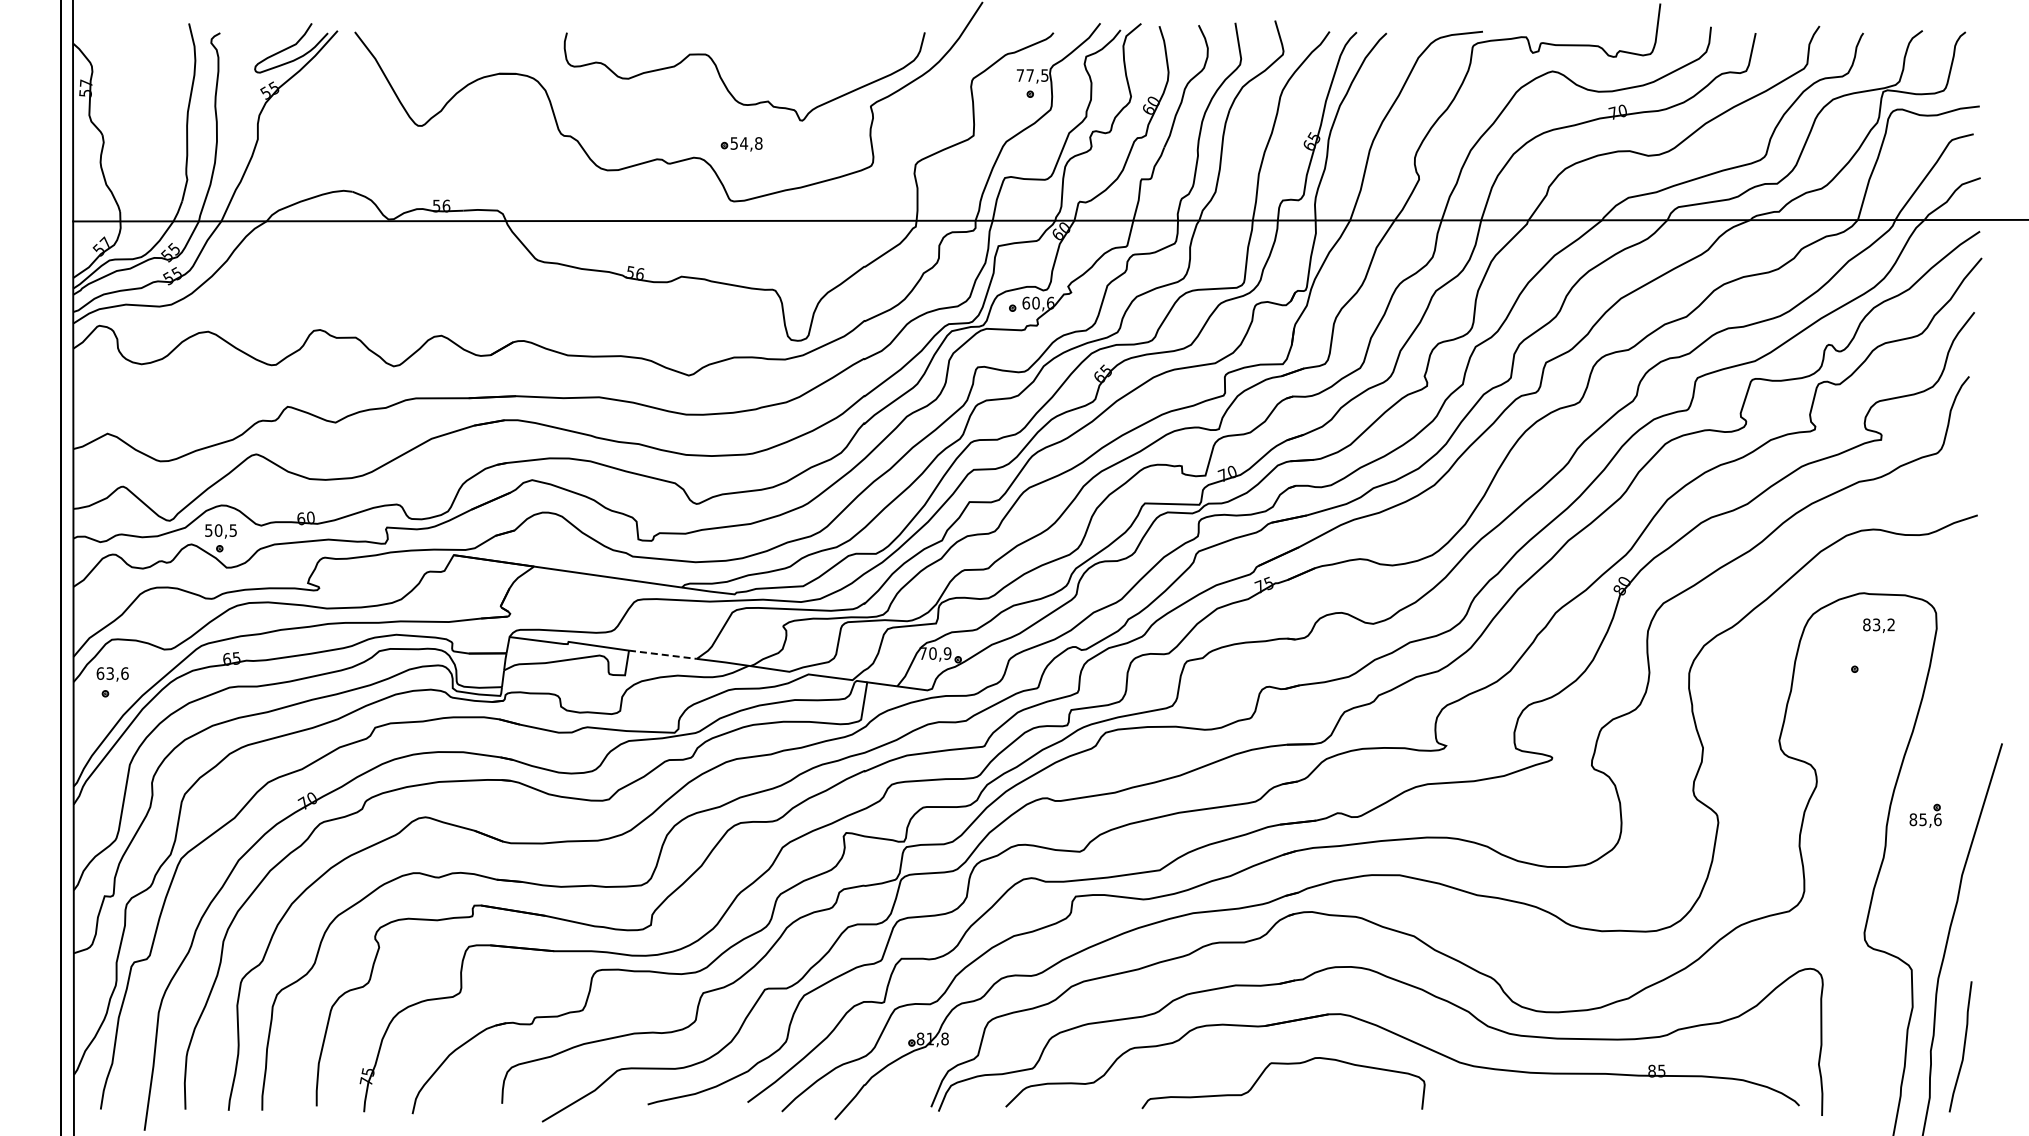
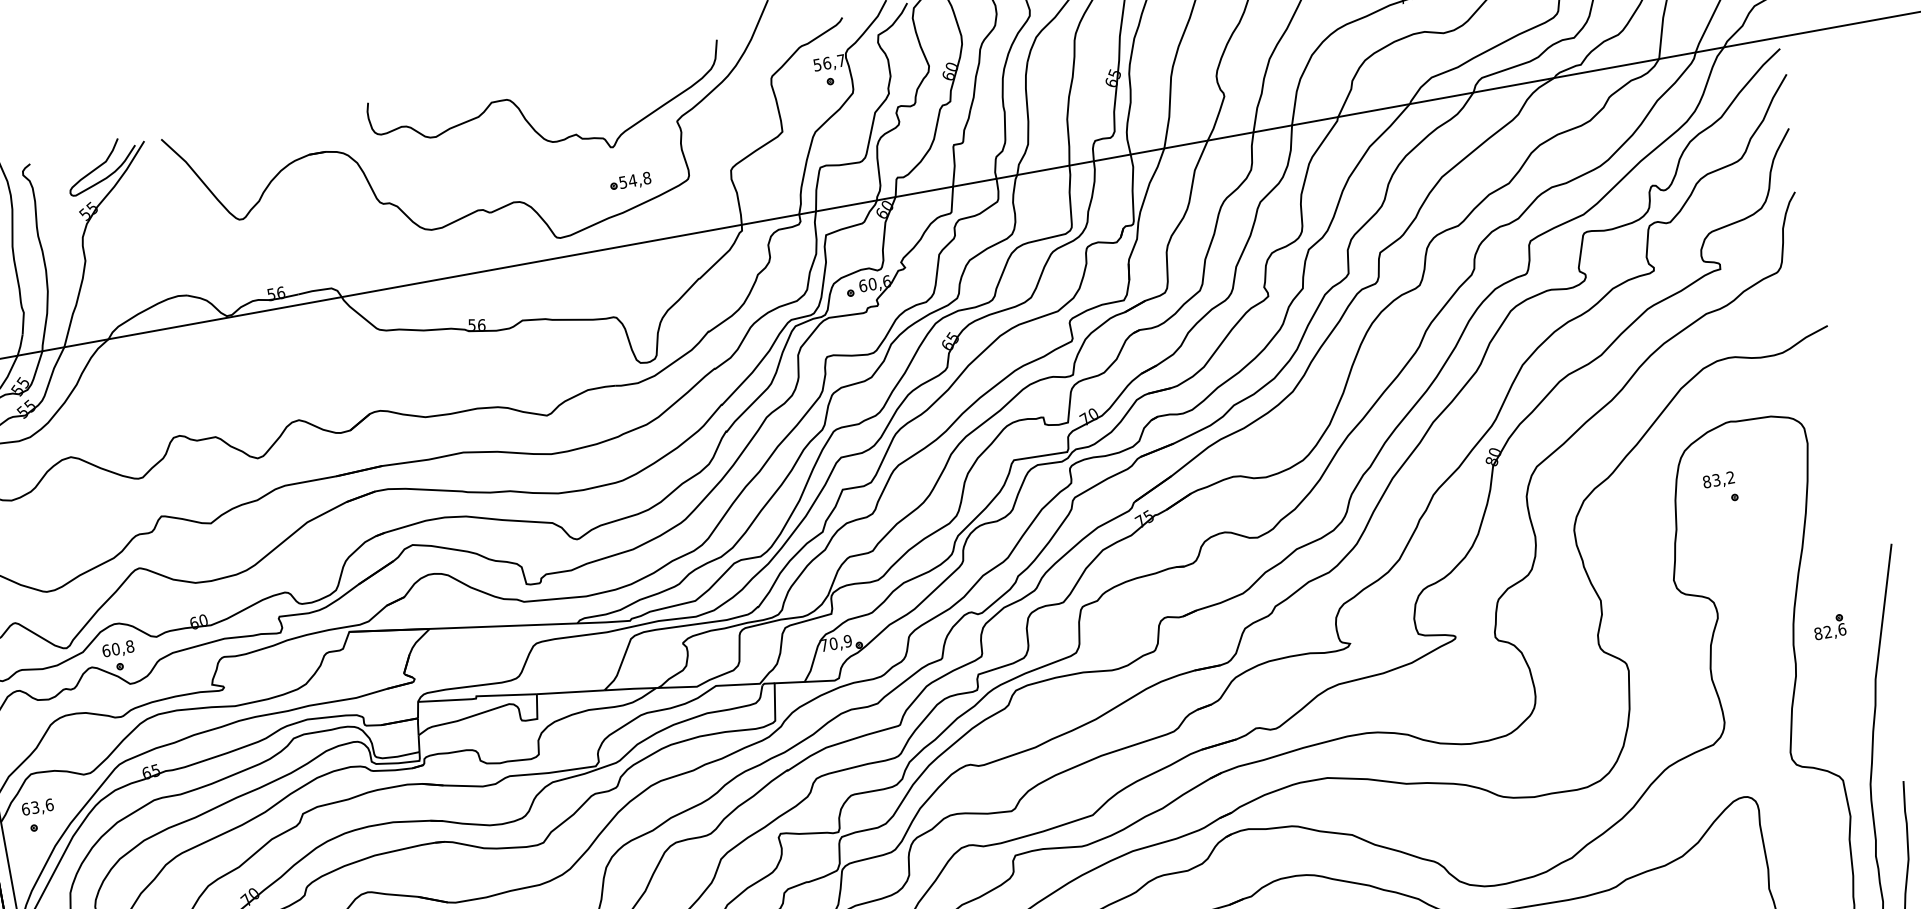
text: (1032, 75) -> (829, 62), 77,5 -> 56,7
part: (741, 144) -> (630, 182), moved
text: (221, 530) -> (118, 648), 50,5 -> 60,8
text: (1878, 625) -> (1718, 480), moved
line: (663, 654) -> (571, 691), dashed -> solid
text: (1922, 819) -> (1827, 631), 85,6 -> 82,6

